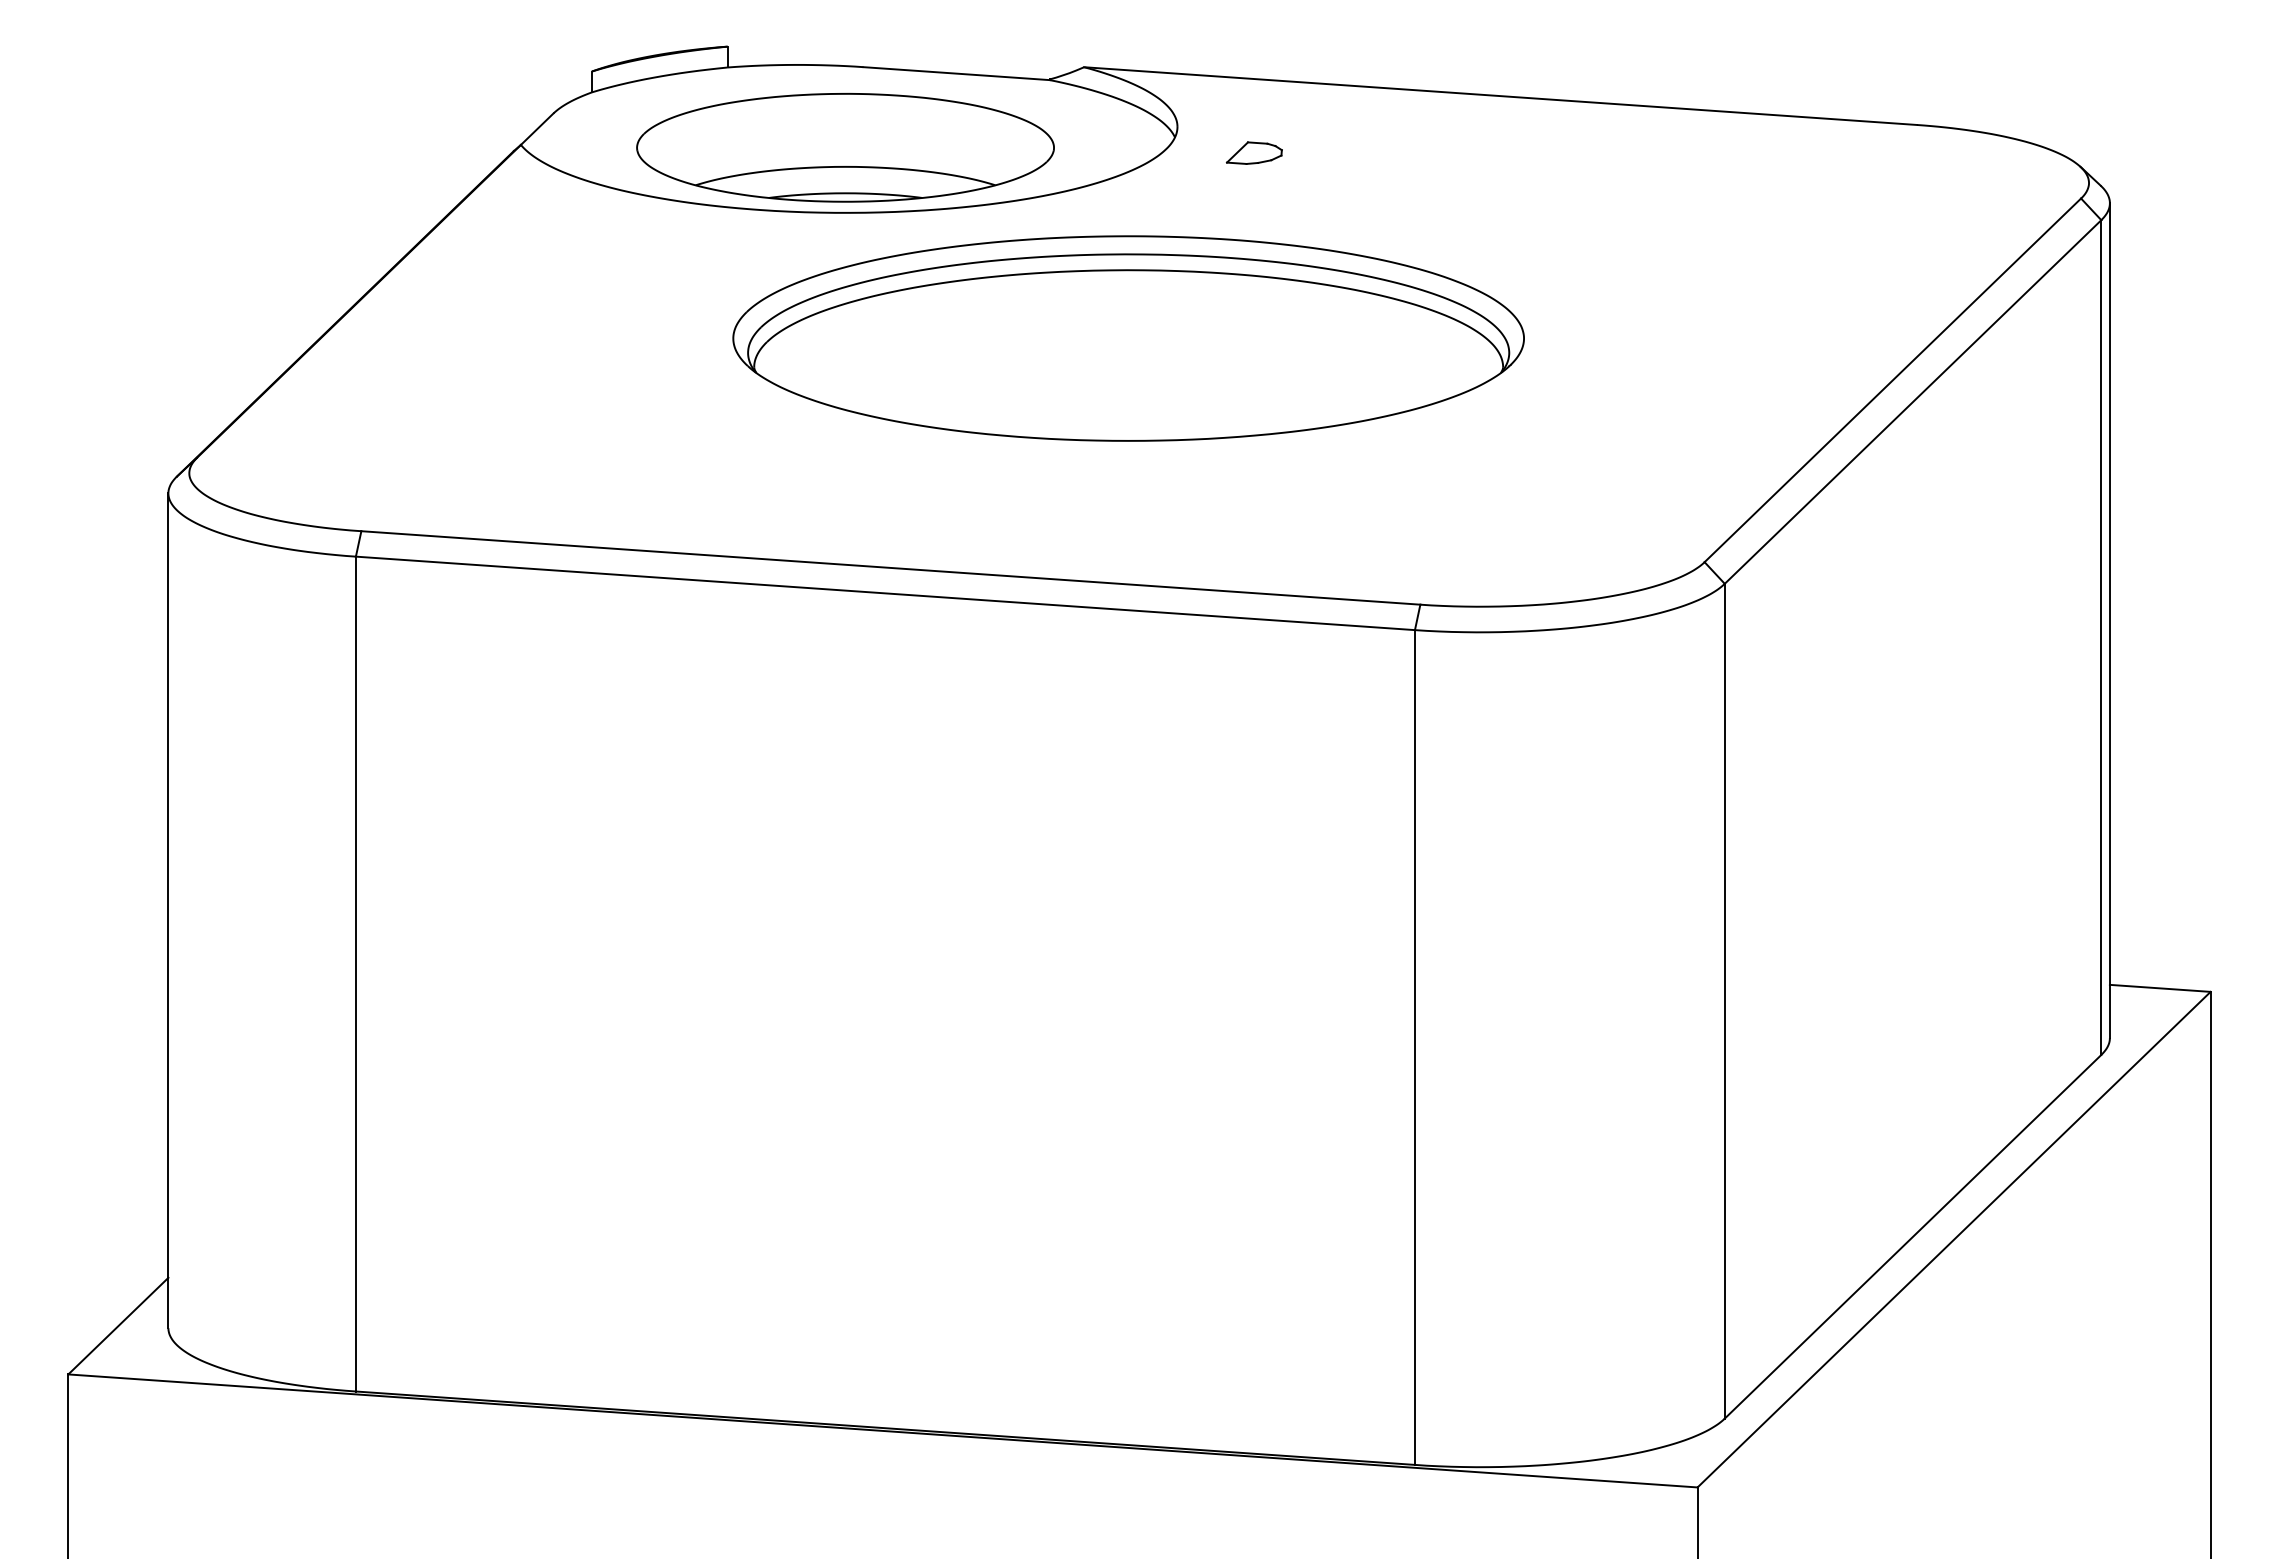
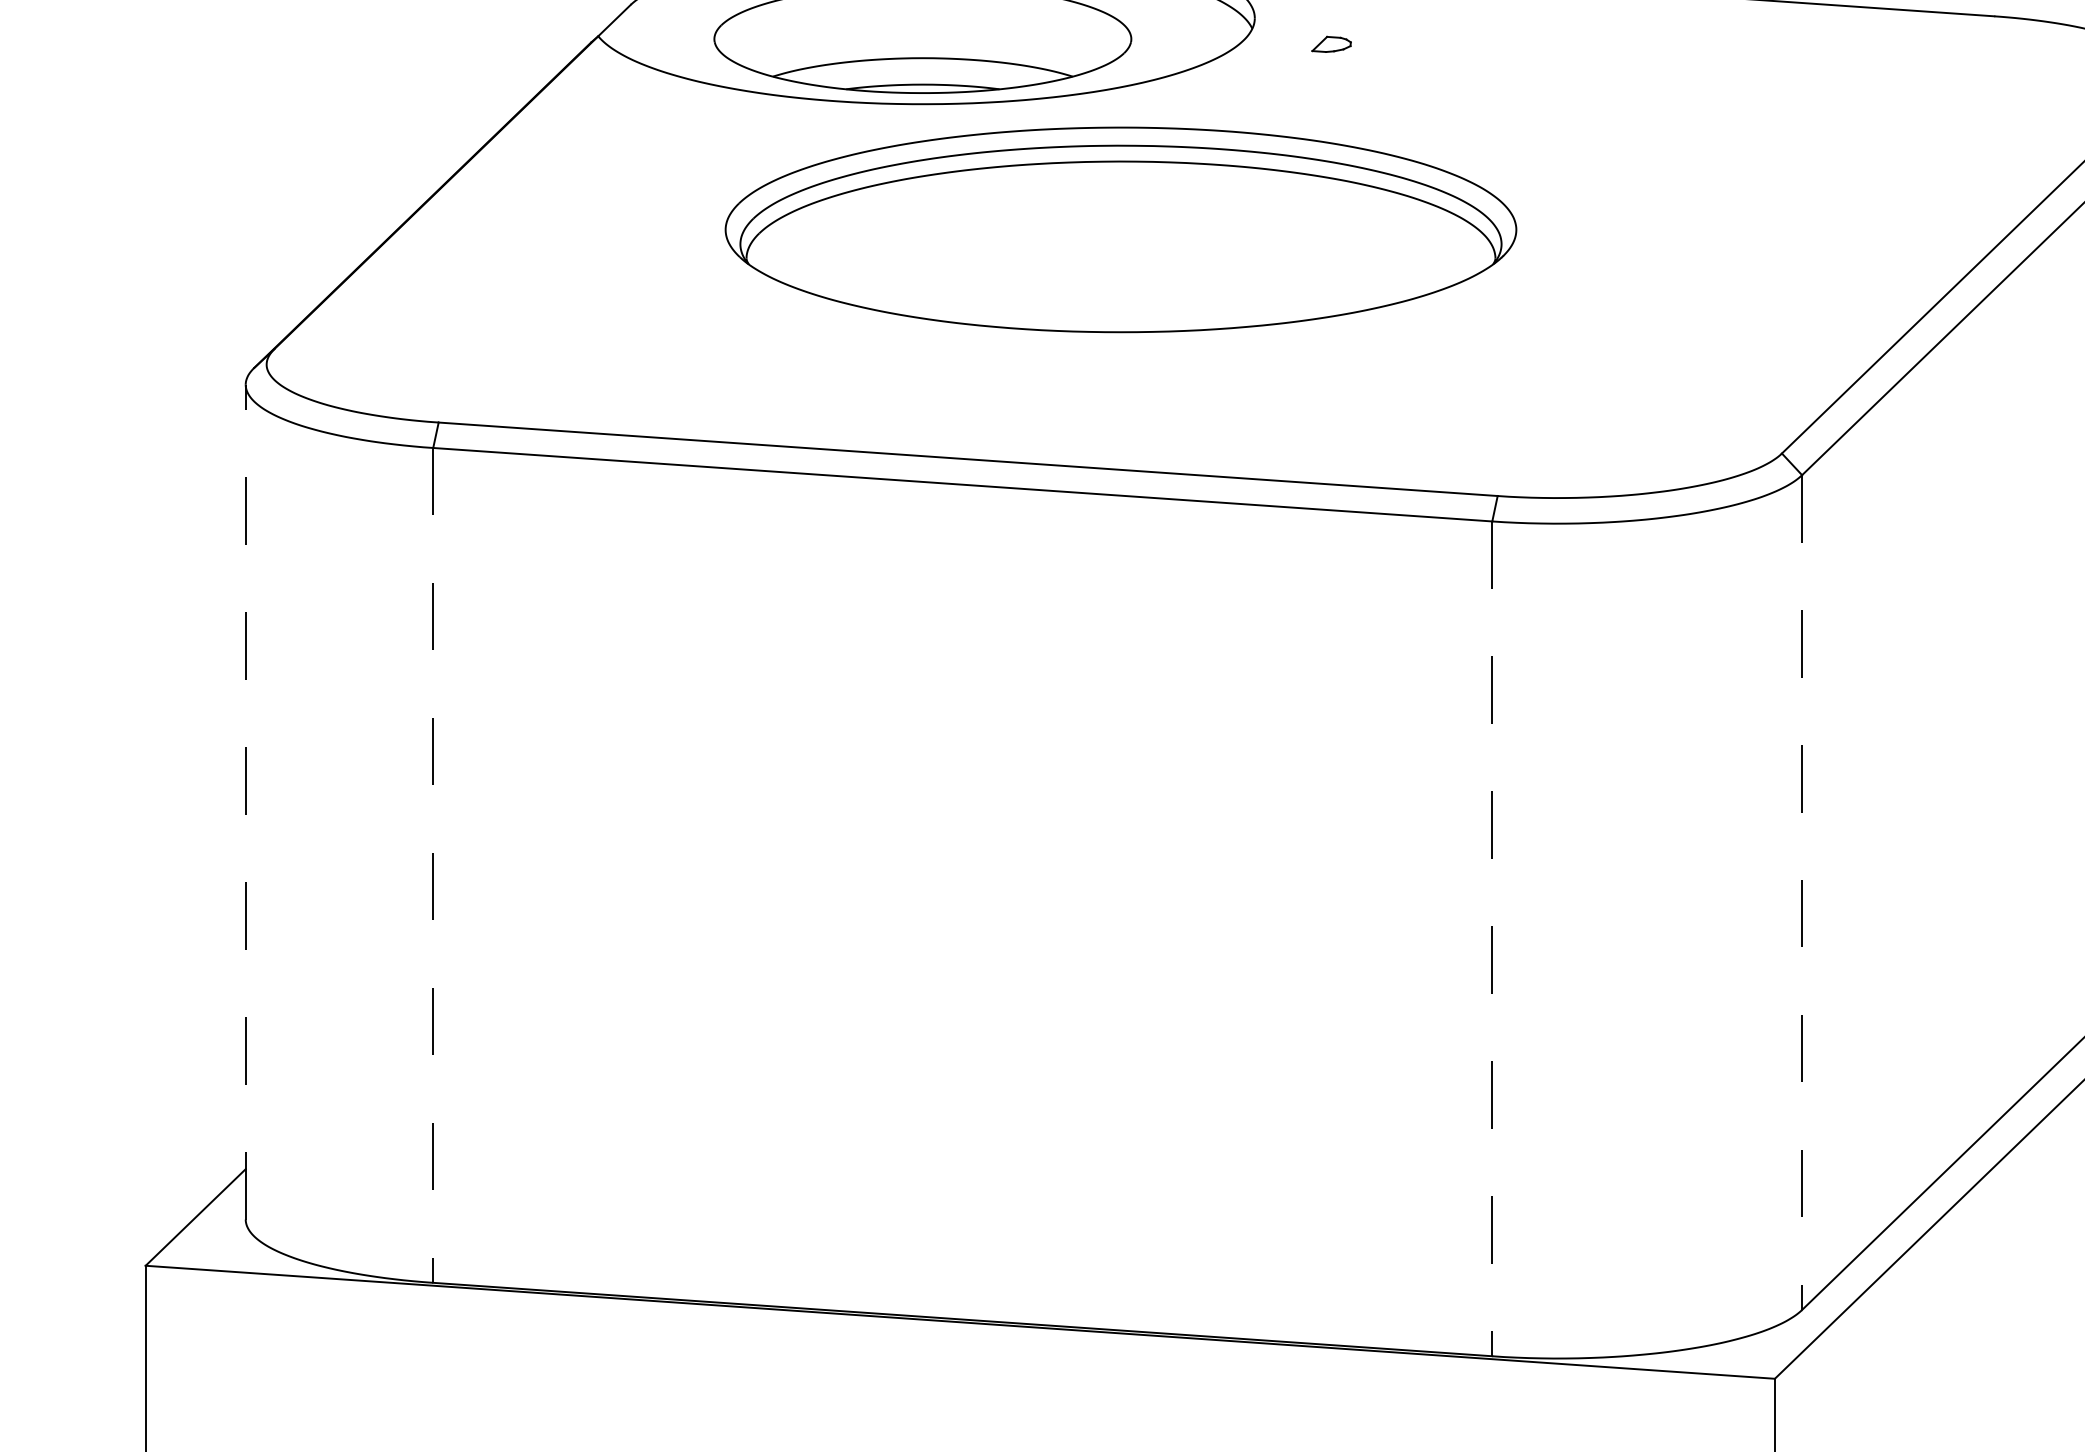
part: (1253, 152) -> (1330, 43), size x0.7
part: (1128, 338) -> (1120, 229), moved
line: (168, 910) -> (245, 801), solid -> dashed
line: (355, 974) -> (432, 865), solid -> dashed
line: (1724, 1001) -> (1801, 892), solid -> dashed
line: (1414, 1048) -> (1491, 939), solid -> dashed

